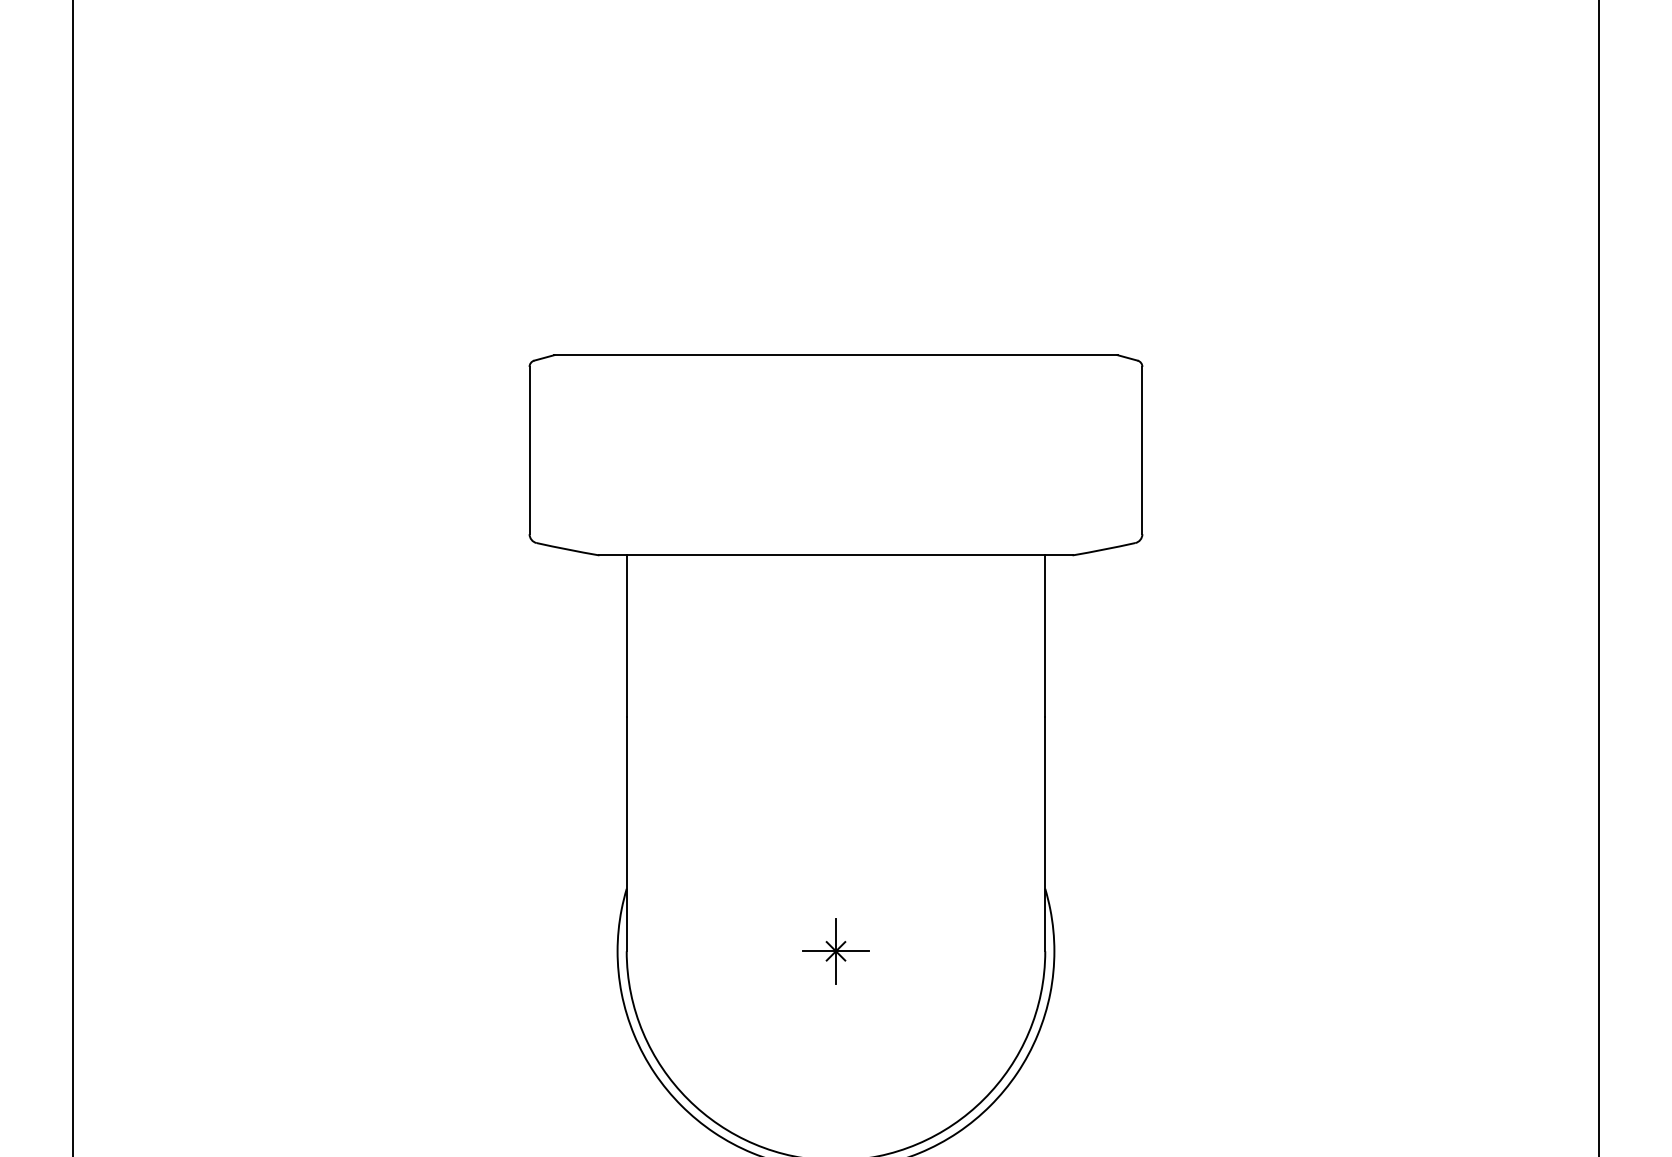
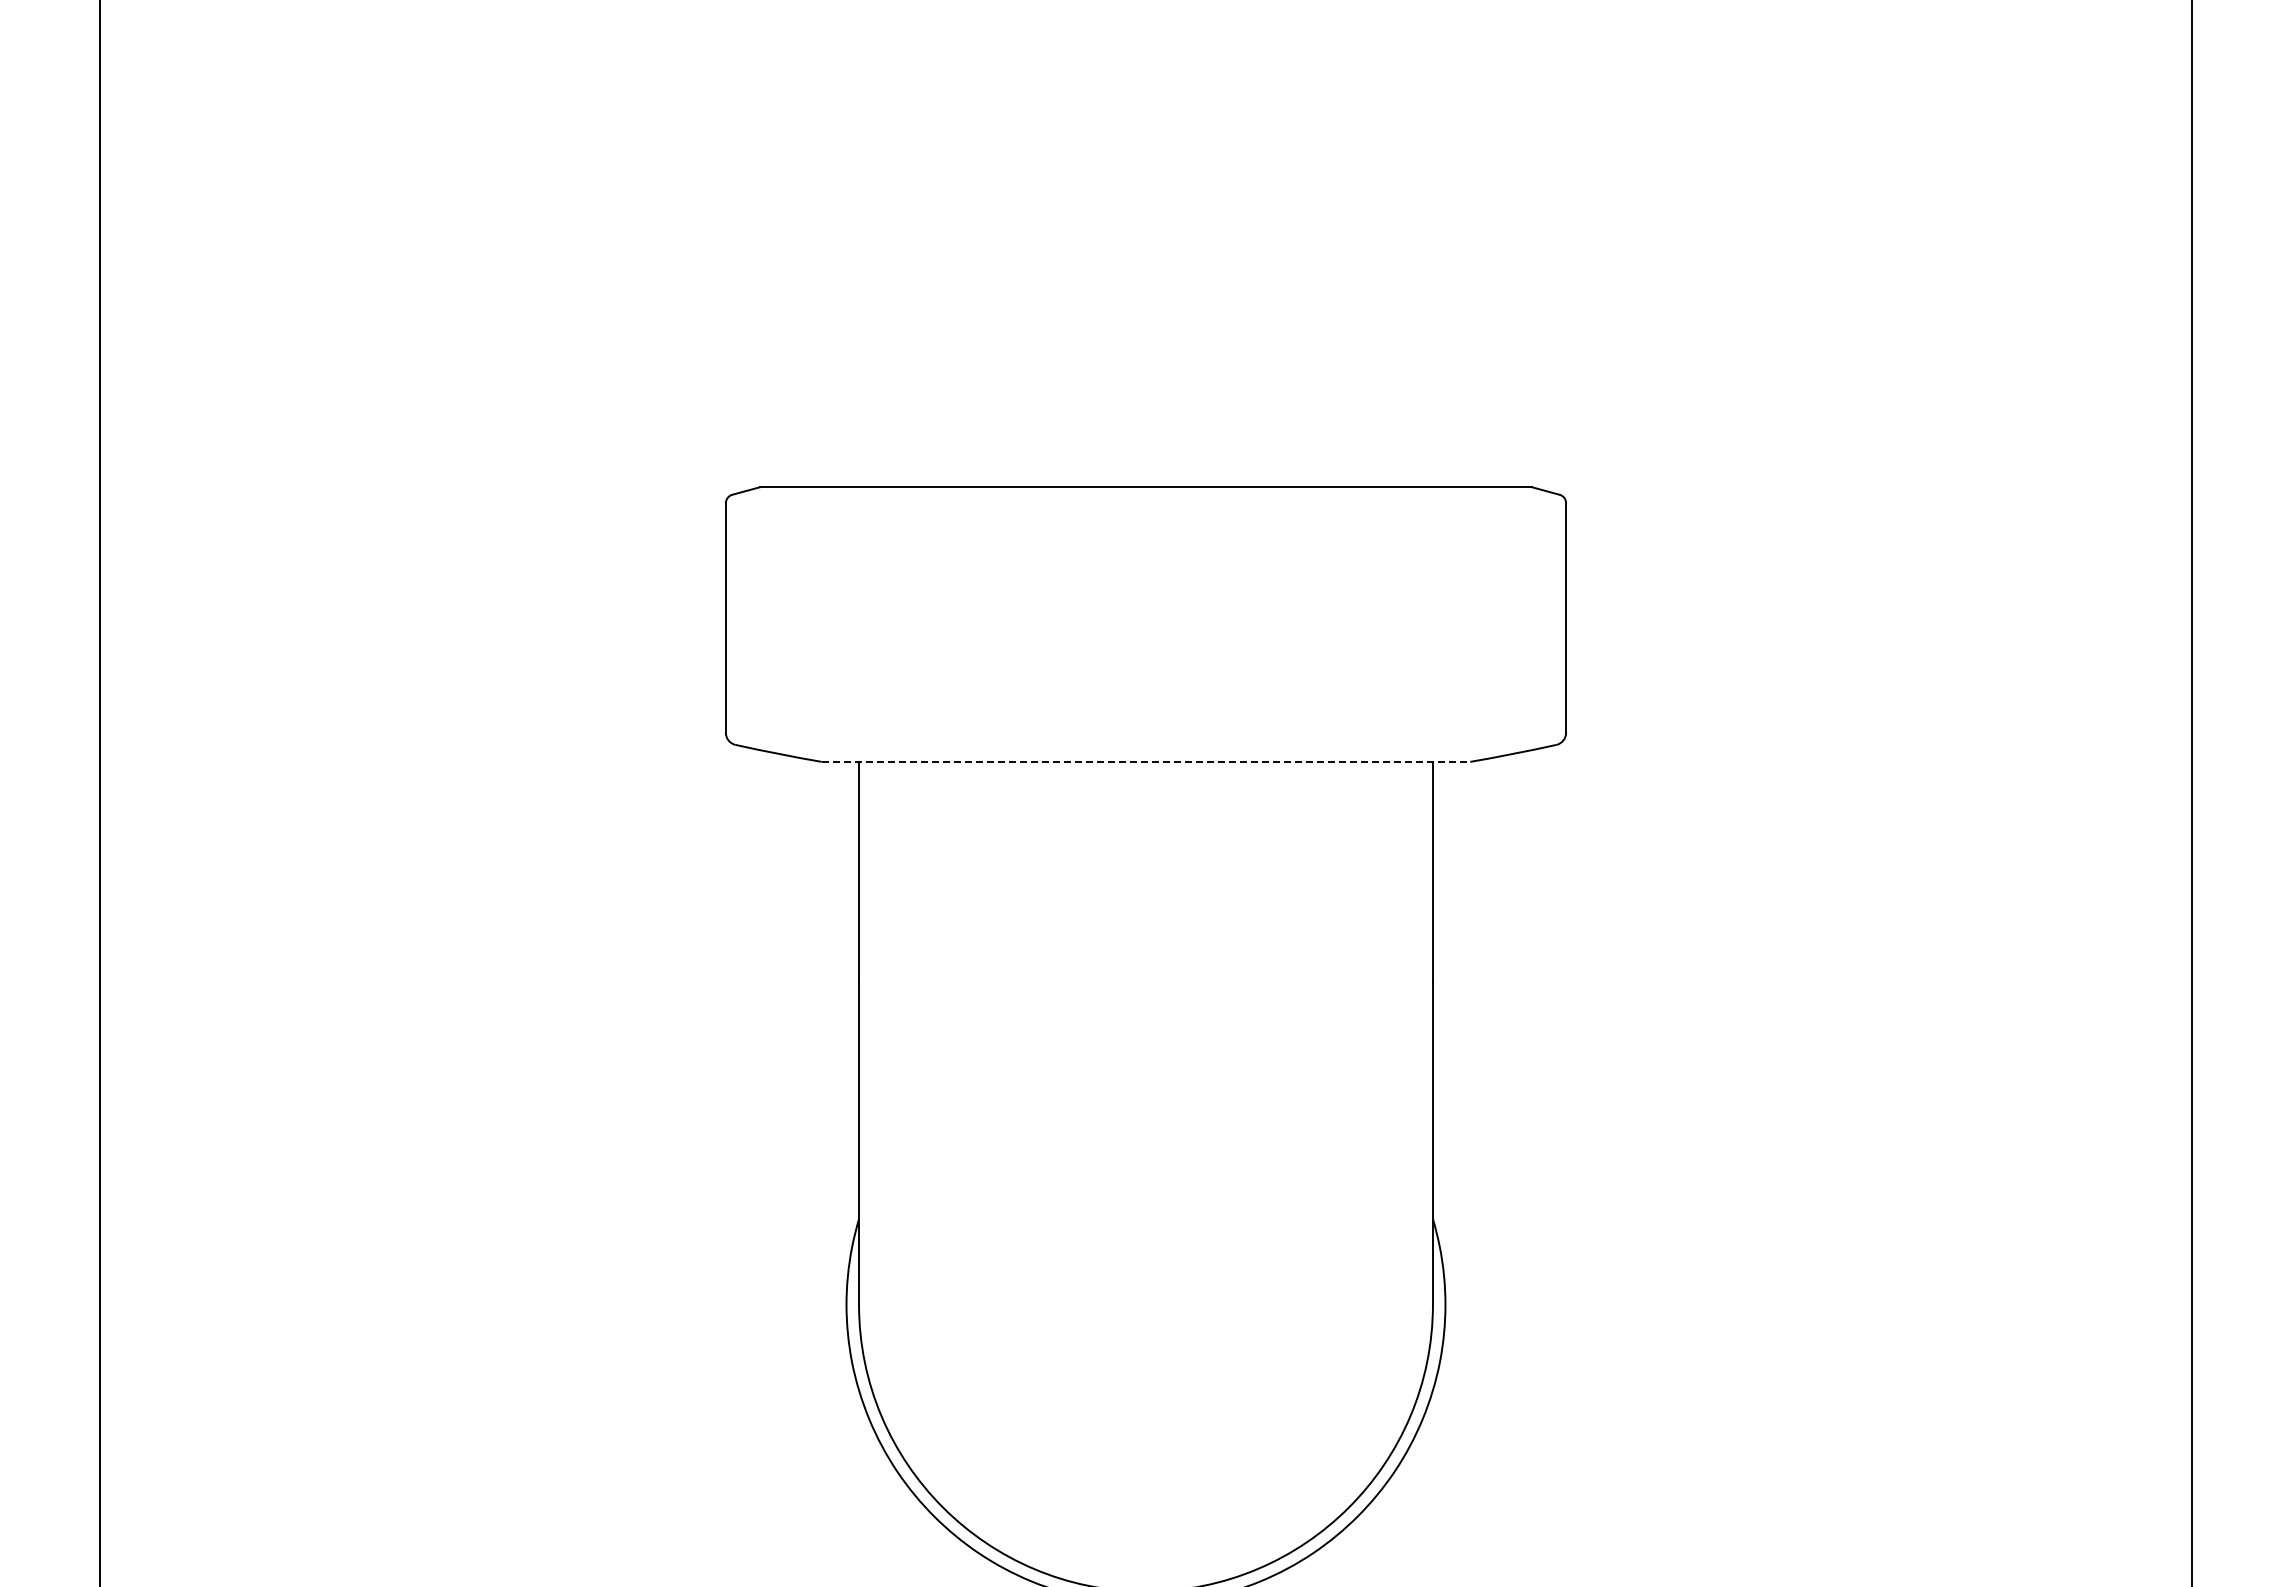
line: (836, 555) -> (1146, 761), solid -> dashed
part: (835, 951) -> (1145, 1304), removed

